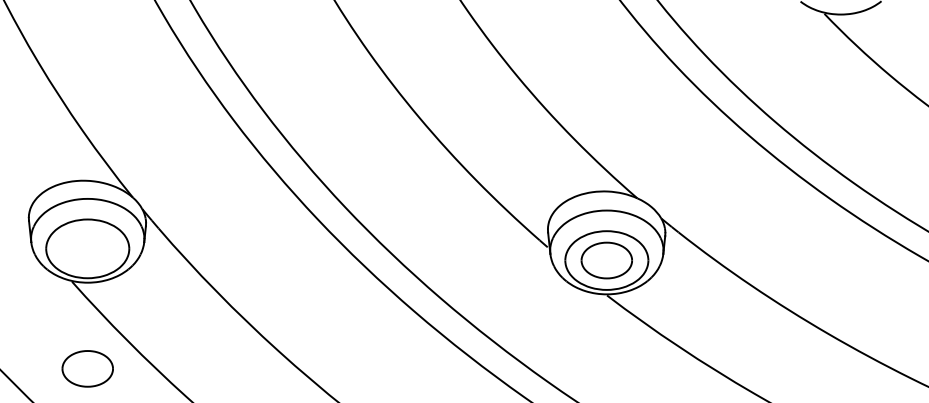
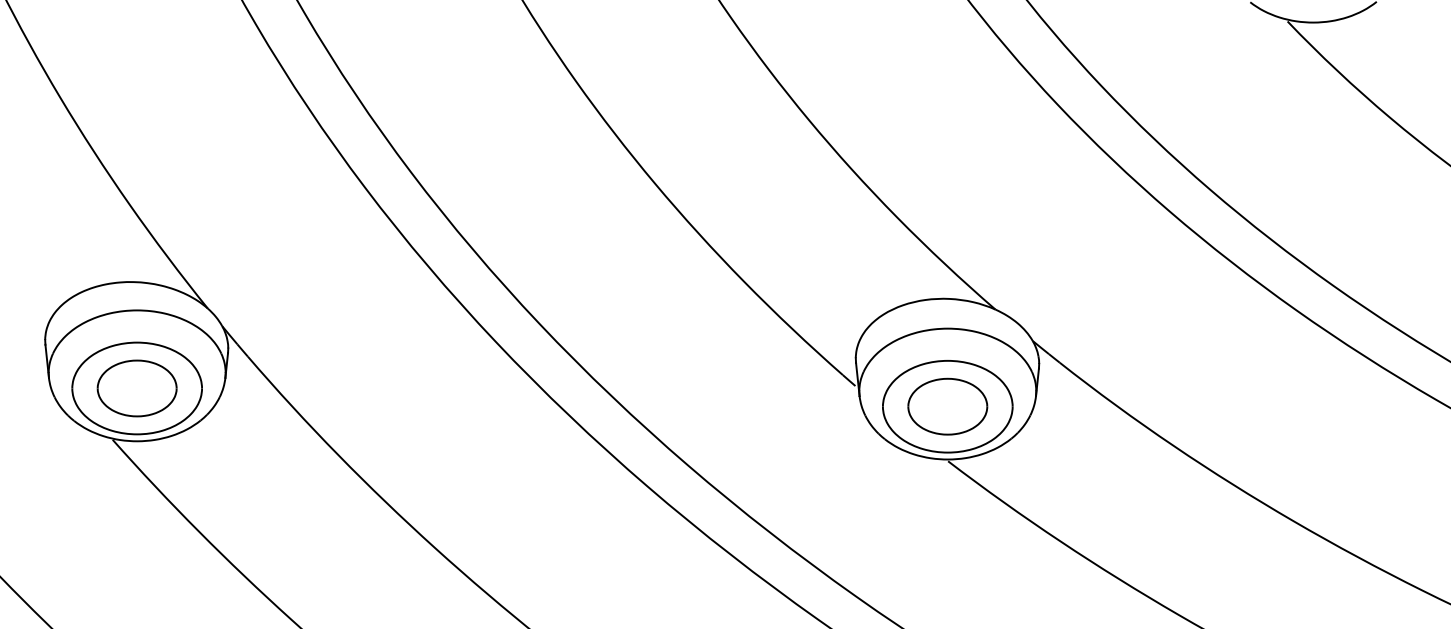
part: (87, 368) -> (136, 387), moved

